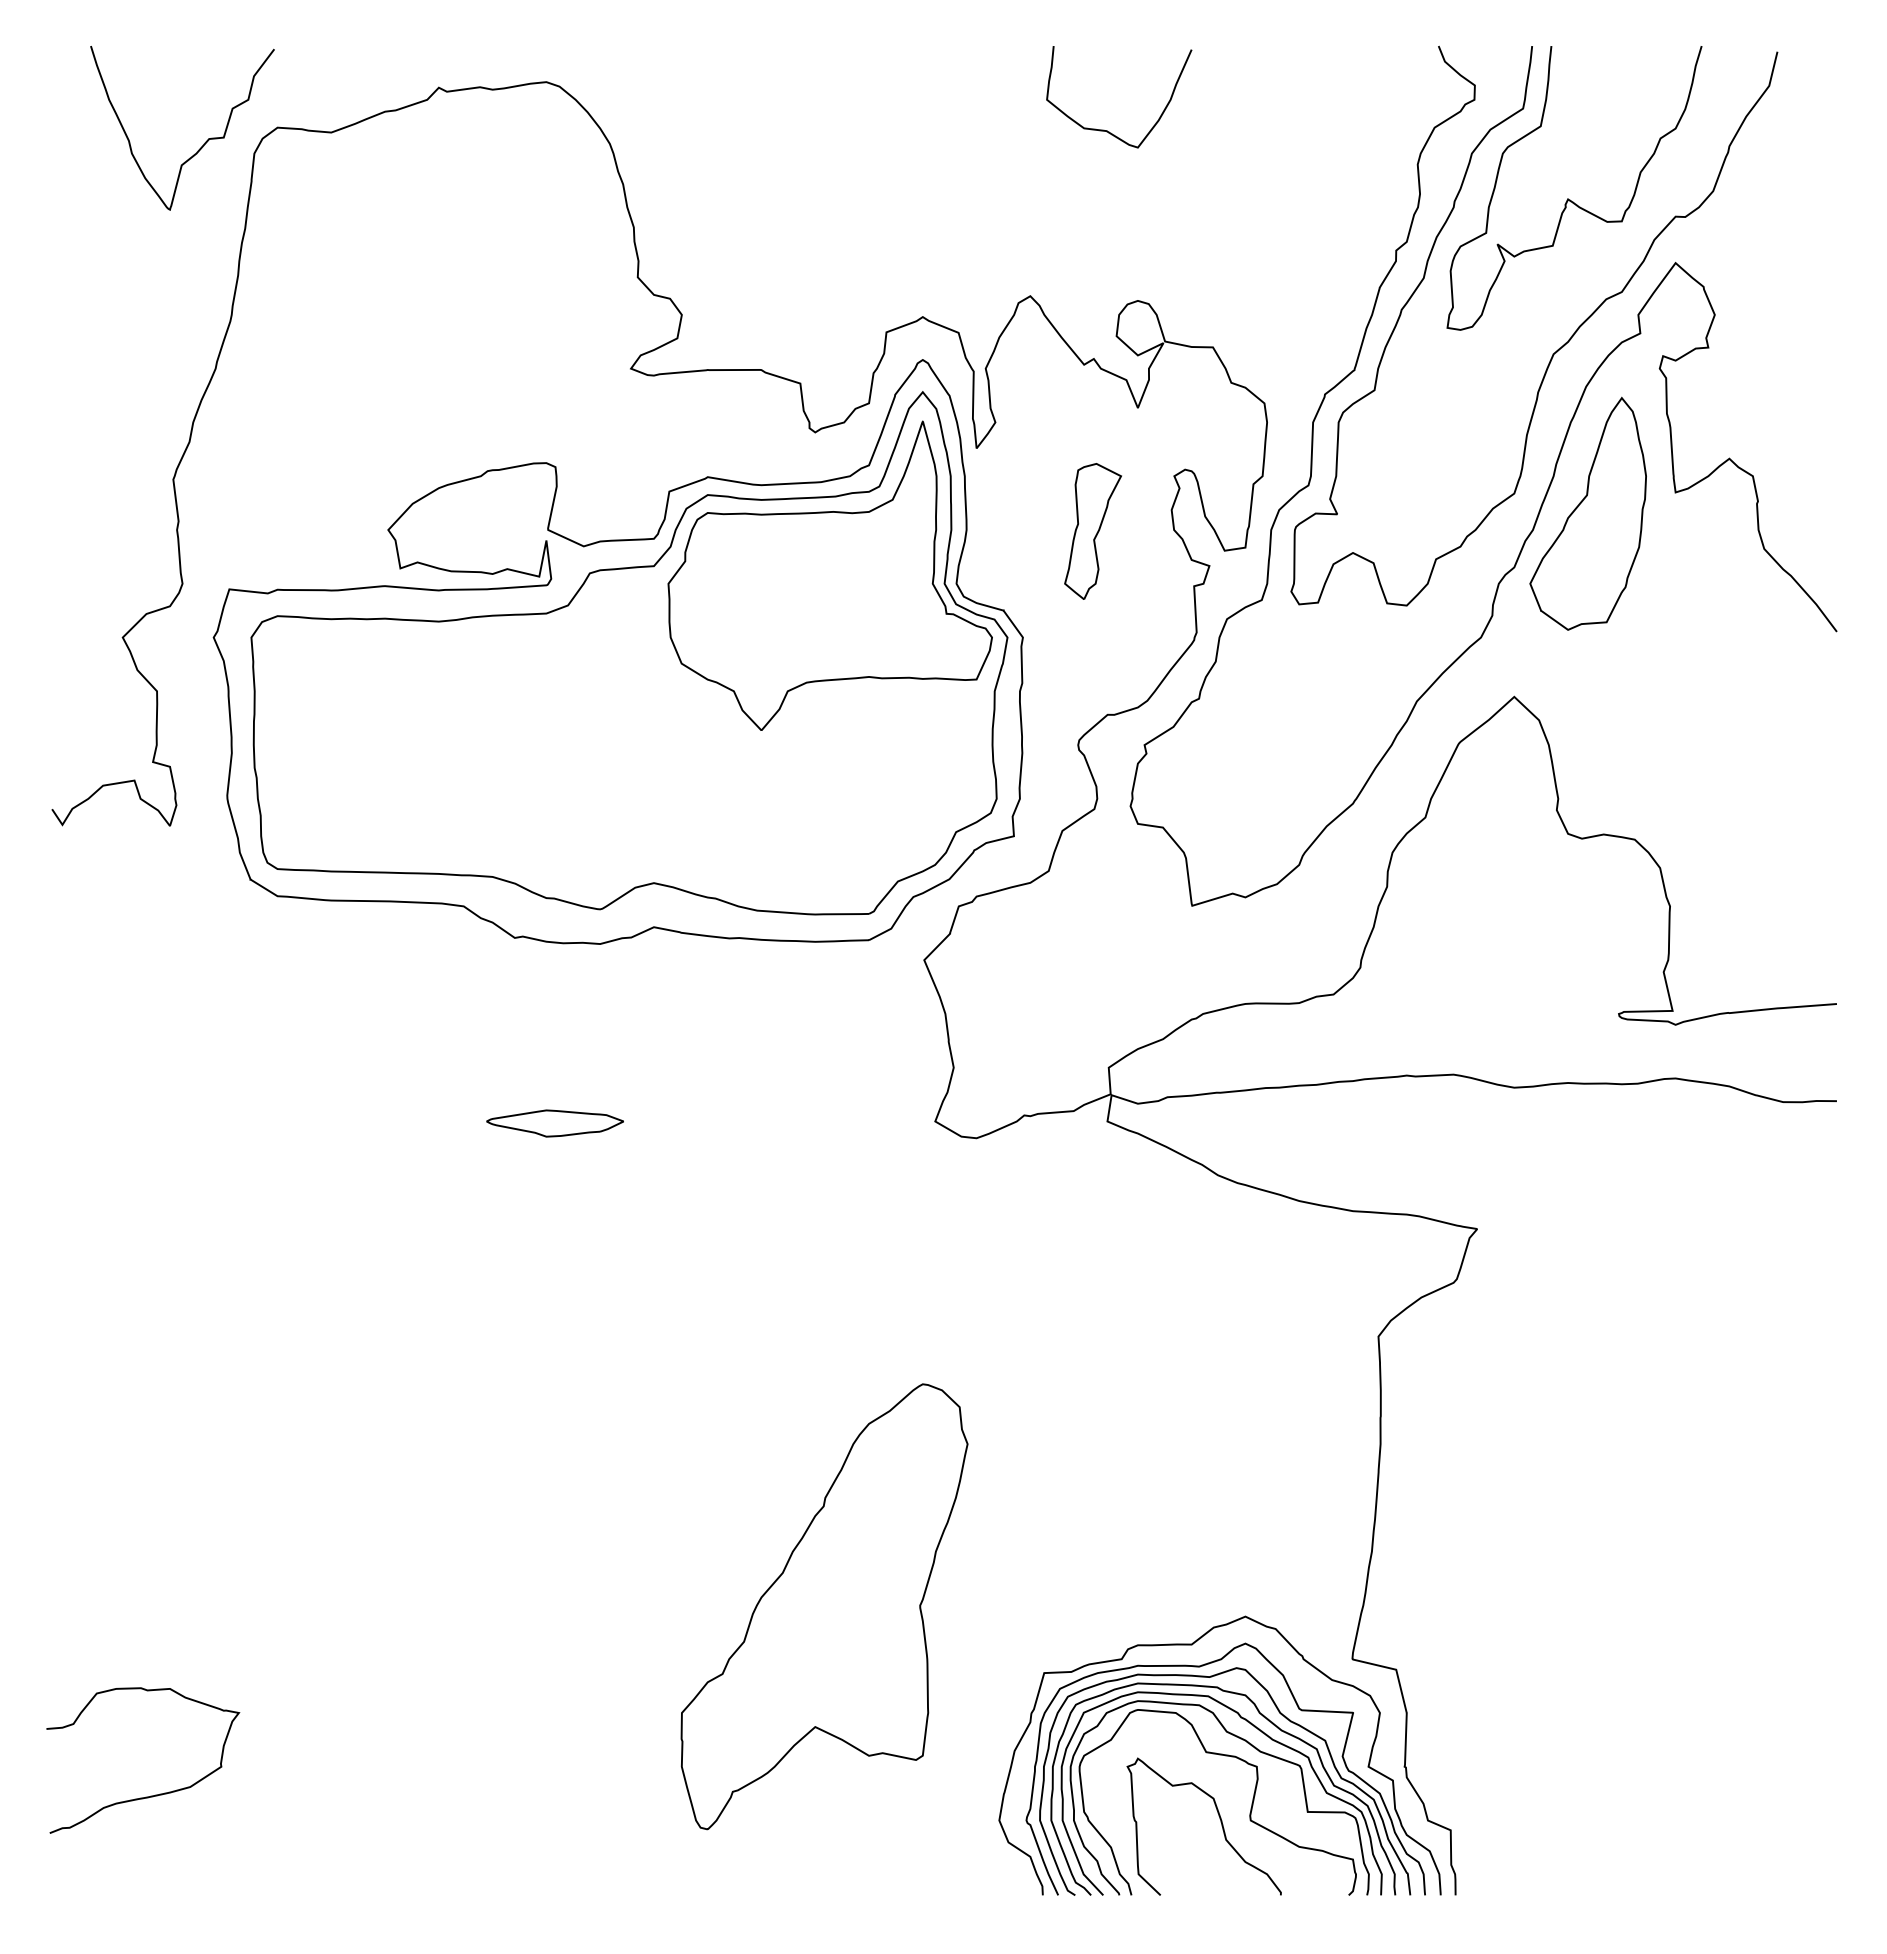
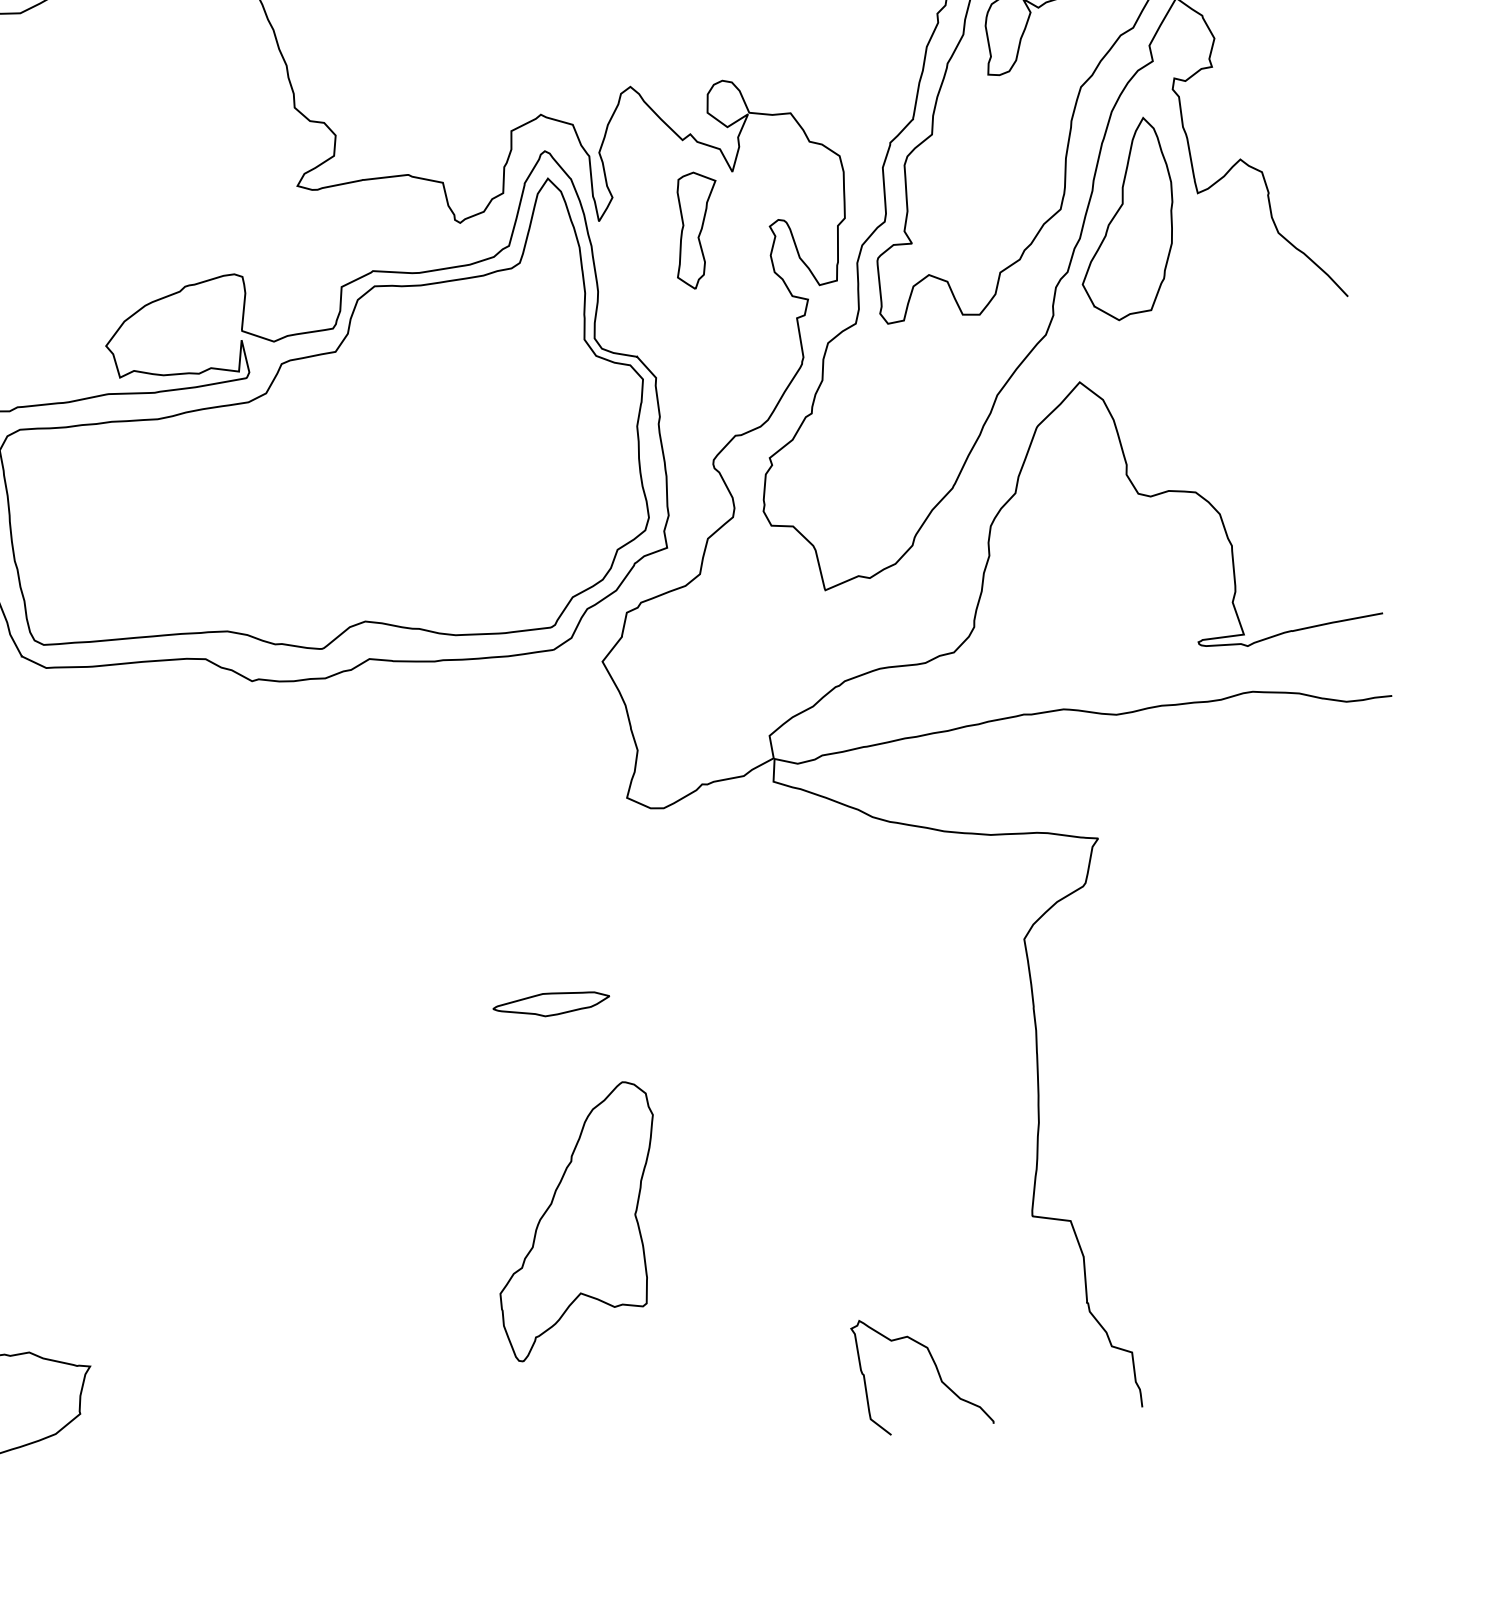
part: (1092, 531) -> (696, 230), moved
part: (829, 575) -> (485, 343), removed
part: (554, 1123) -> (550, 1004), moved
part: (824, 1606) -> (578, 1220), size x0.7
part: (1219, 1755) -> (928, 1310), removed

